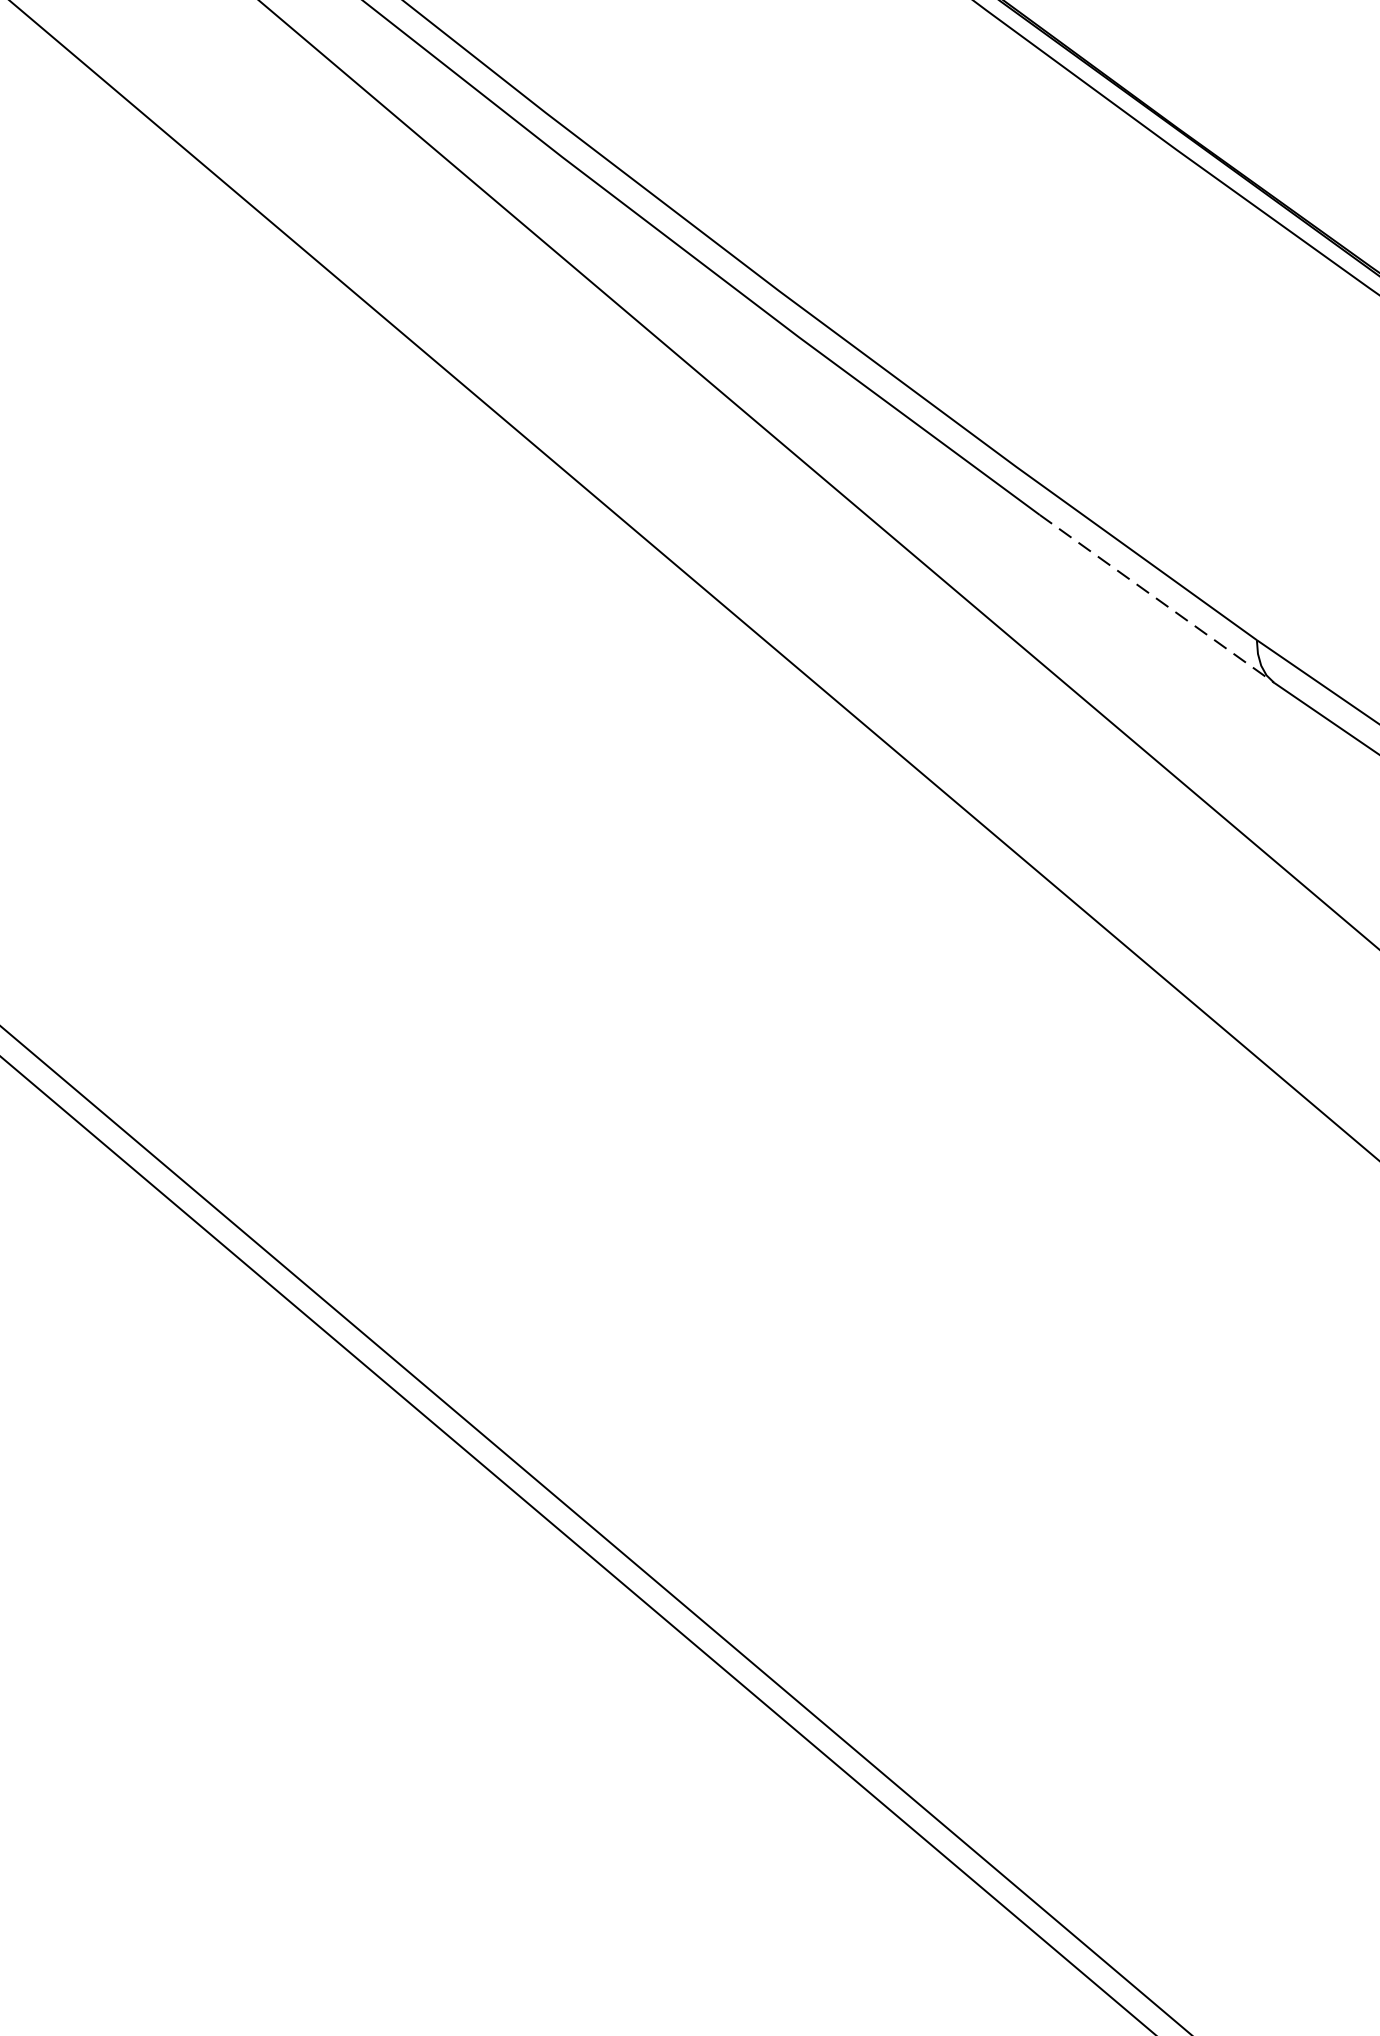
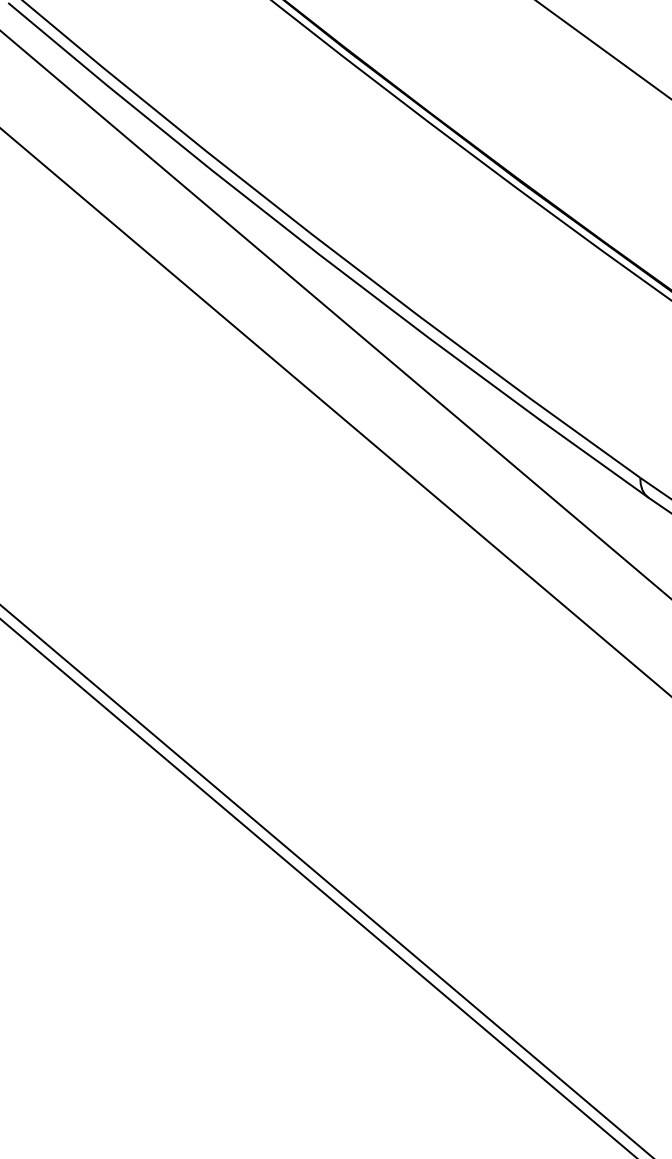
line: (1157, 598) -> (594, 458), dashed -> solid

